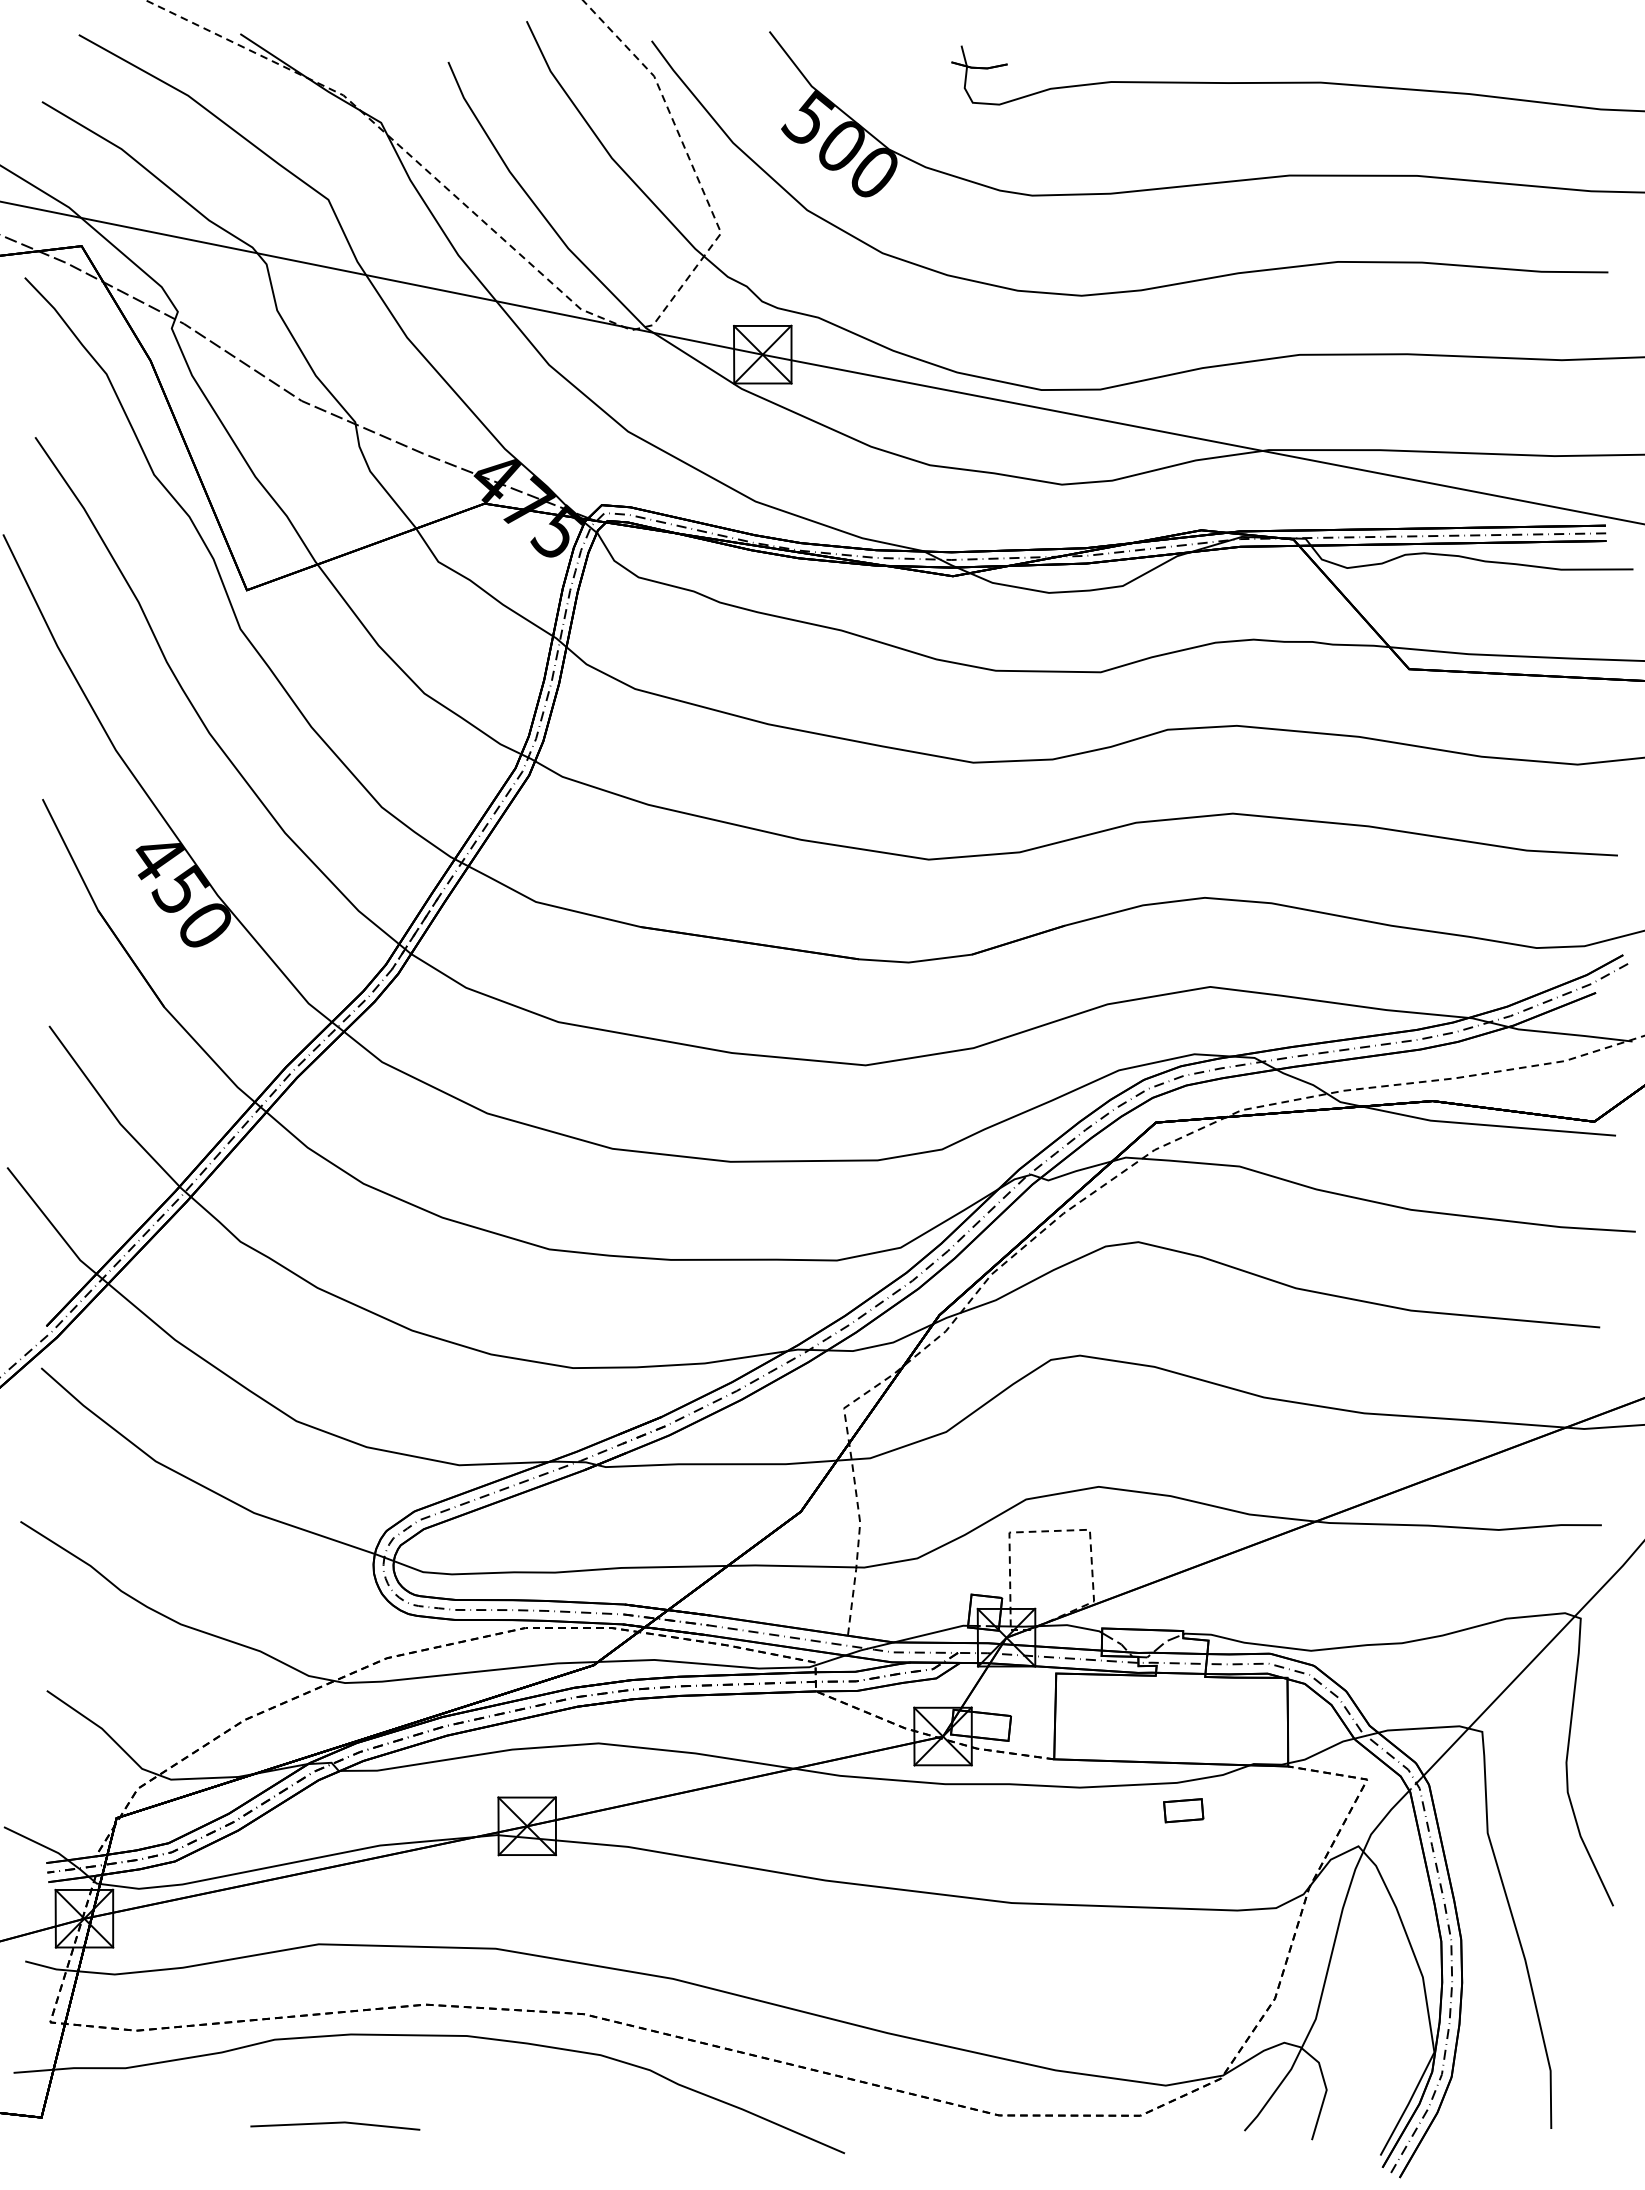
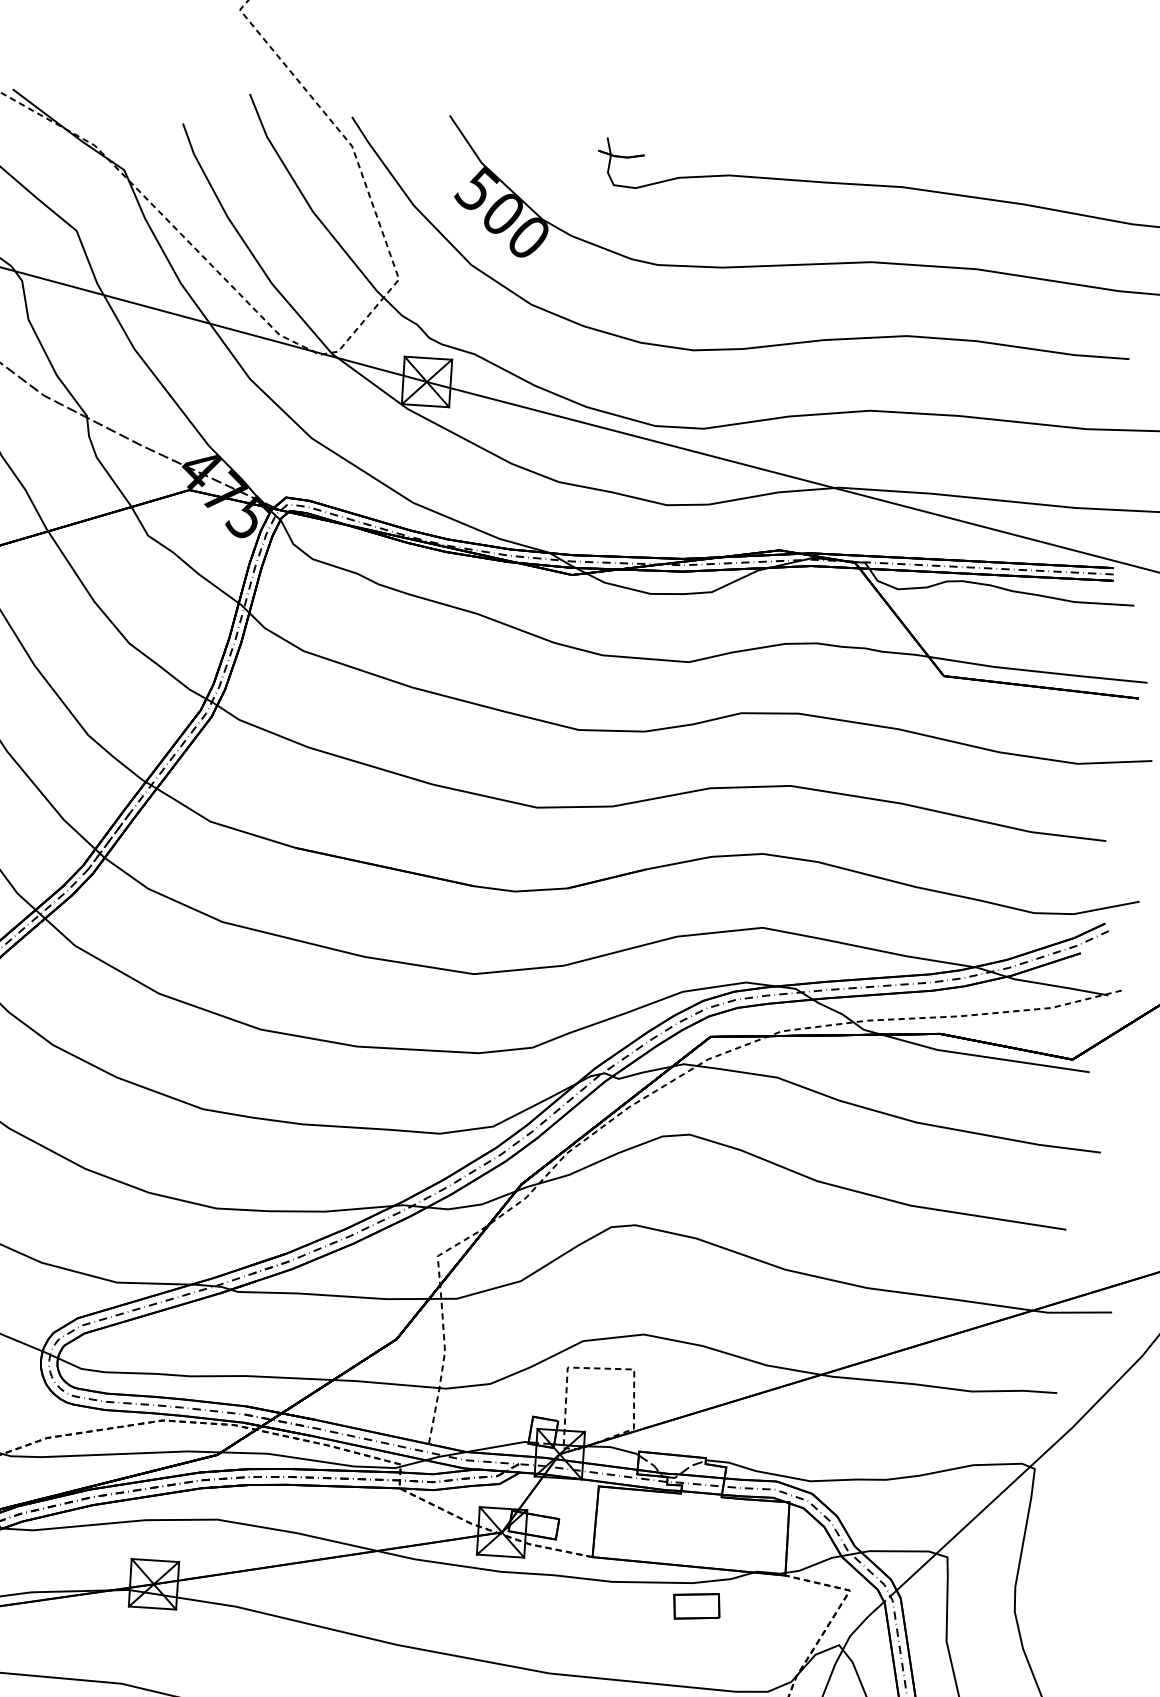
part: (1183, 1810) -> (696, 1606), size x1.43

